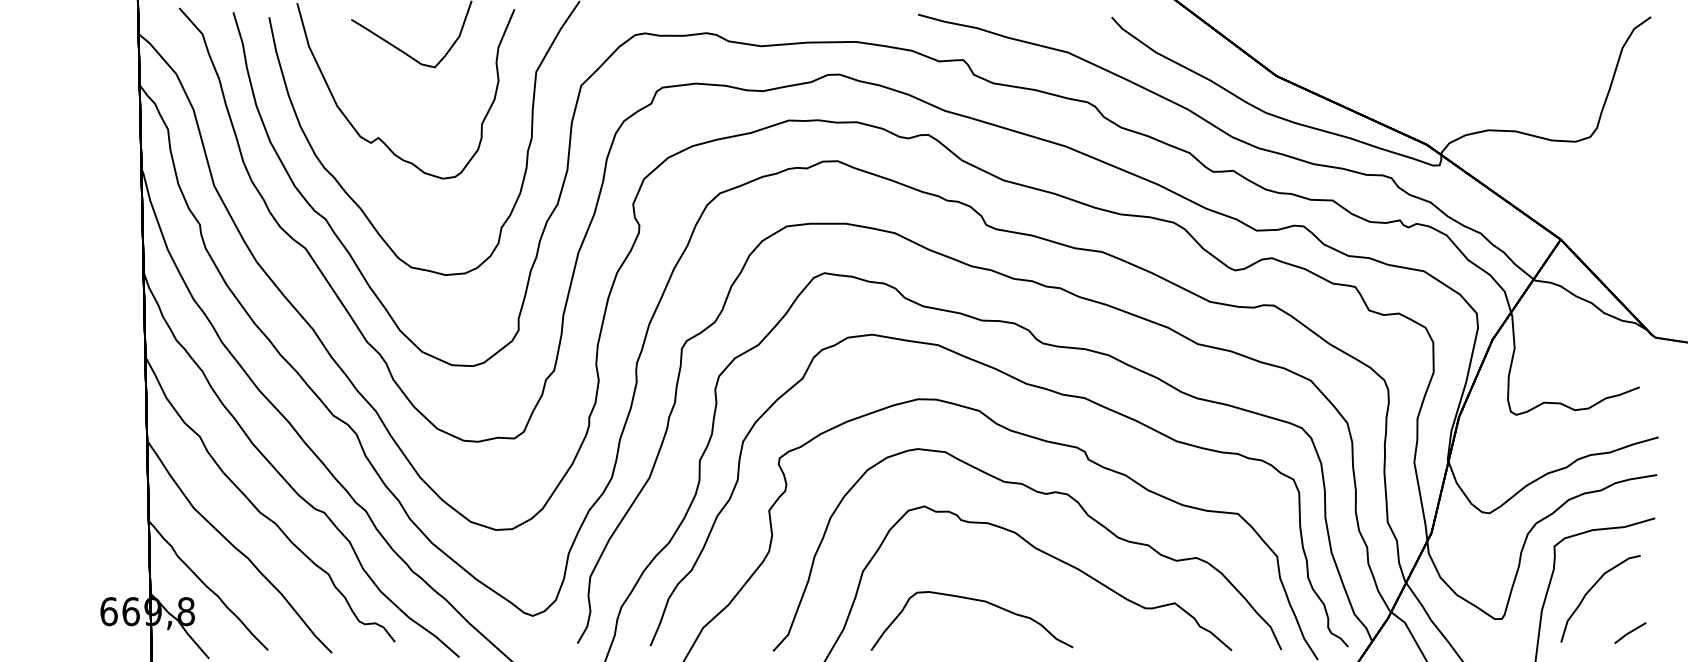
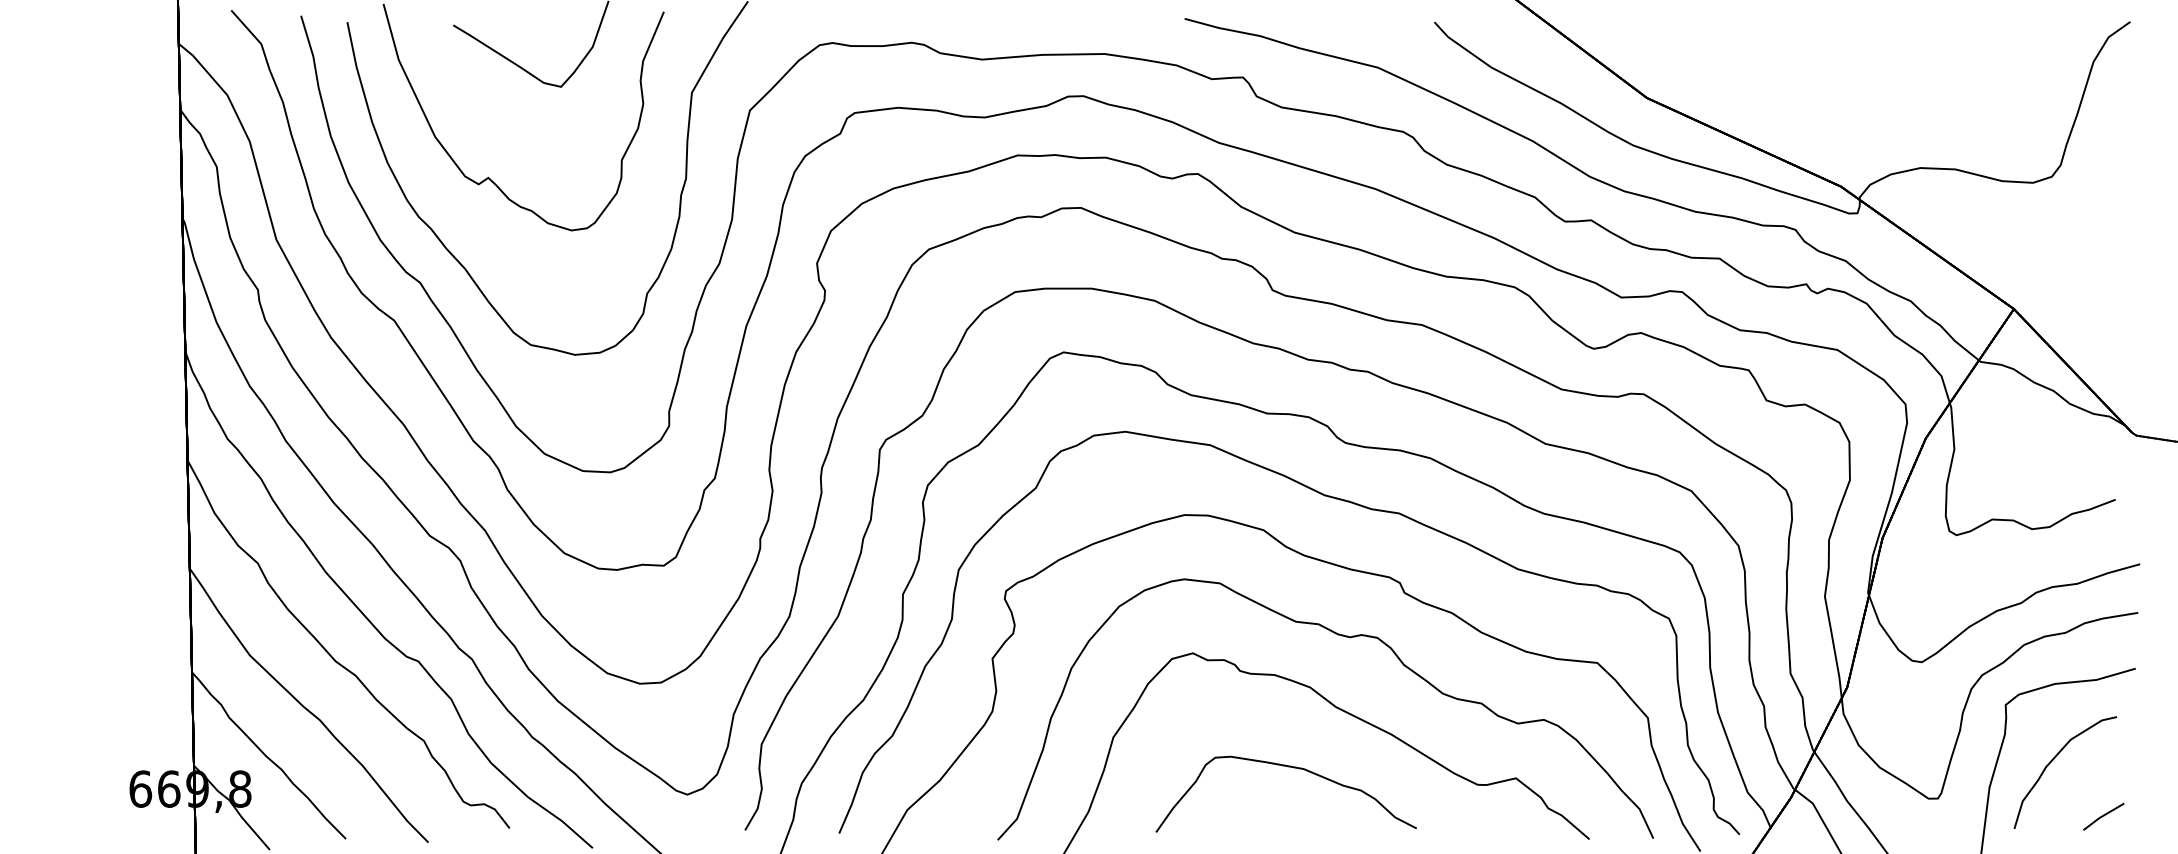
part: (973, 600) -> (1288, 767), moved

